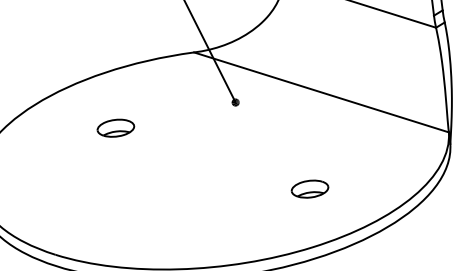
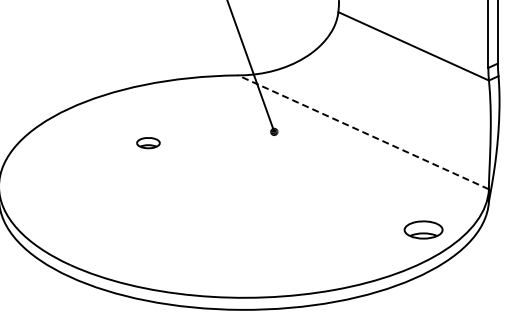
line: (321, 92) -> (363, 132), solid -> dashed
part: (115, 127) -> (148, 142), size x0.6
part: (309, 188) -> (423, 229), moved

